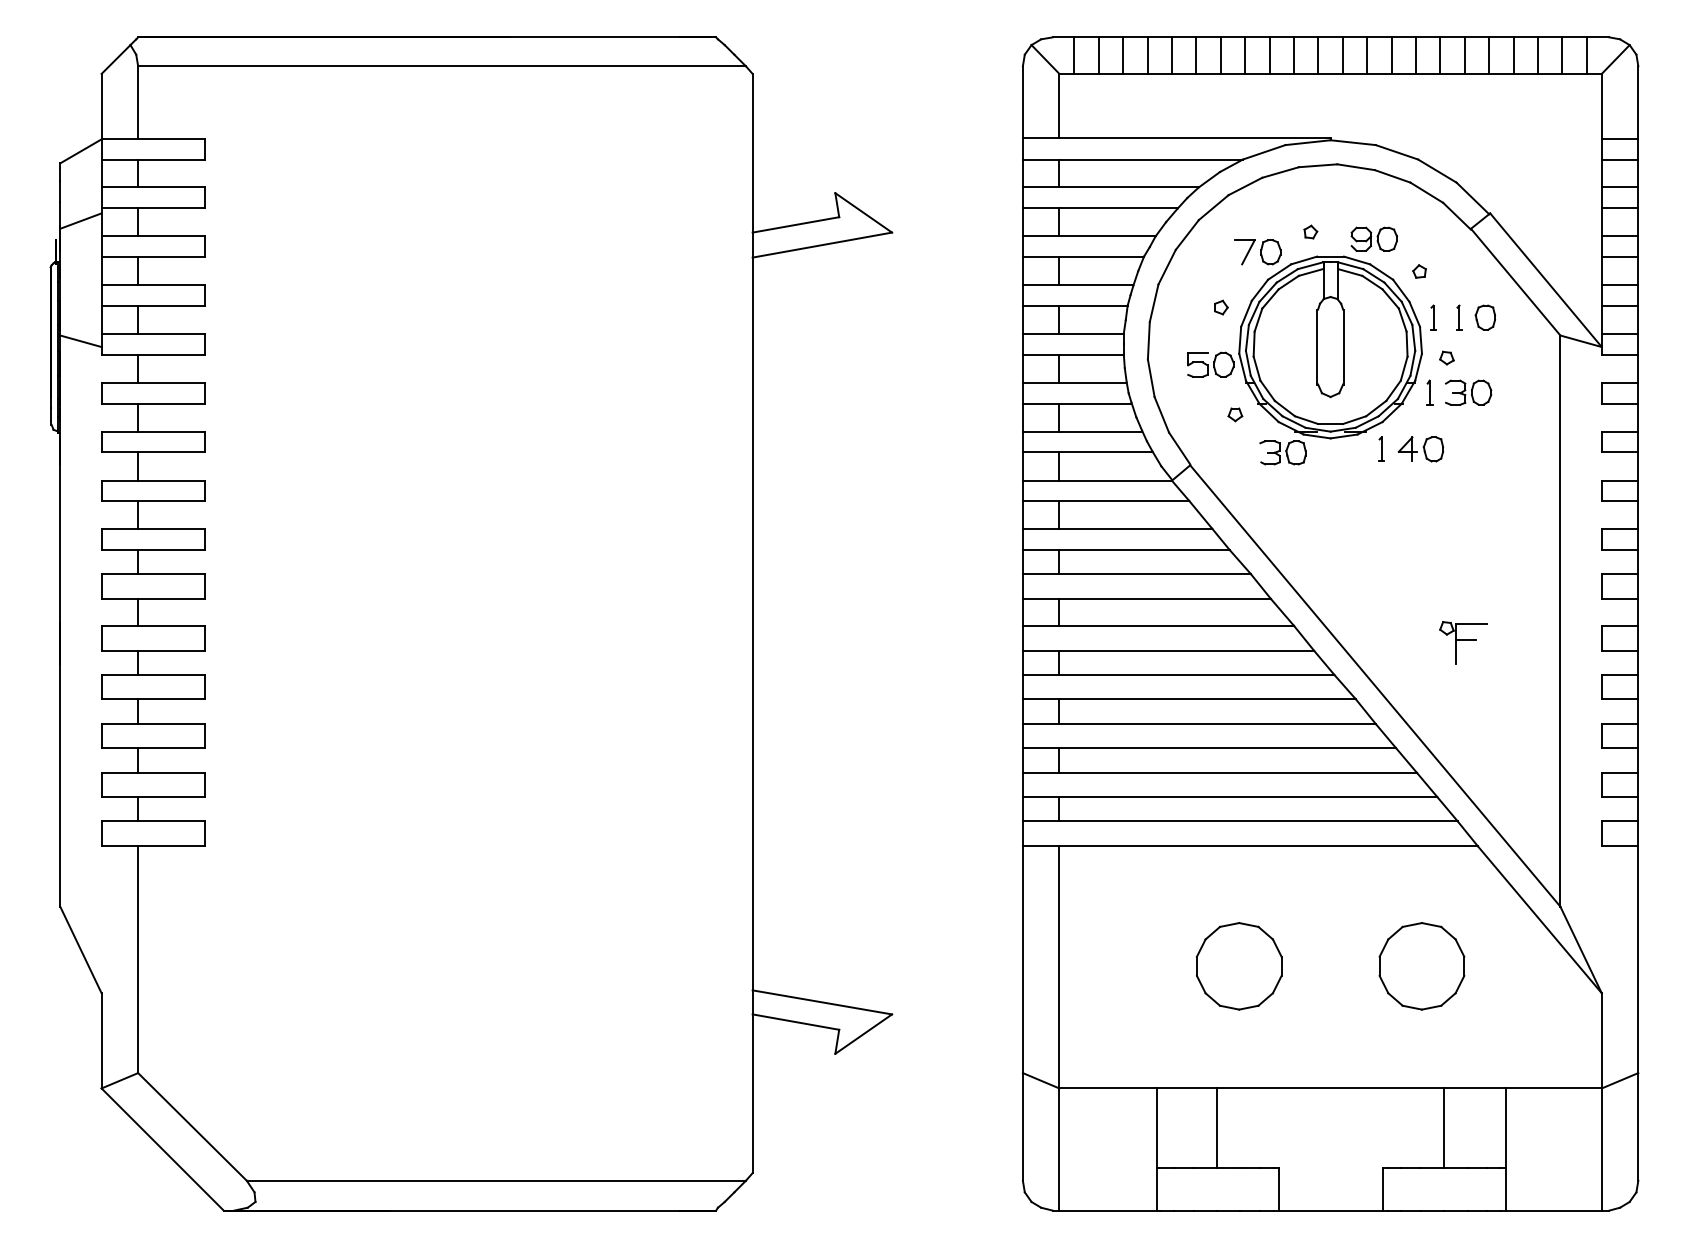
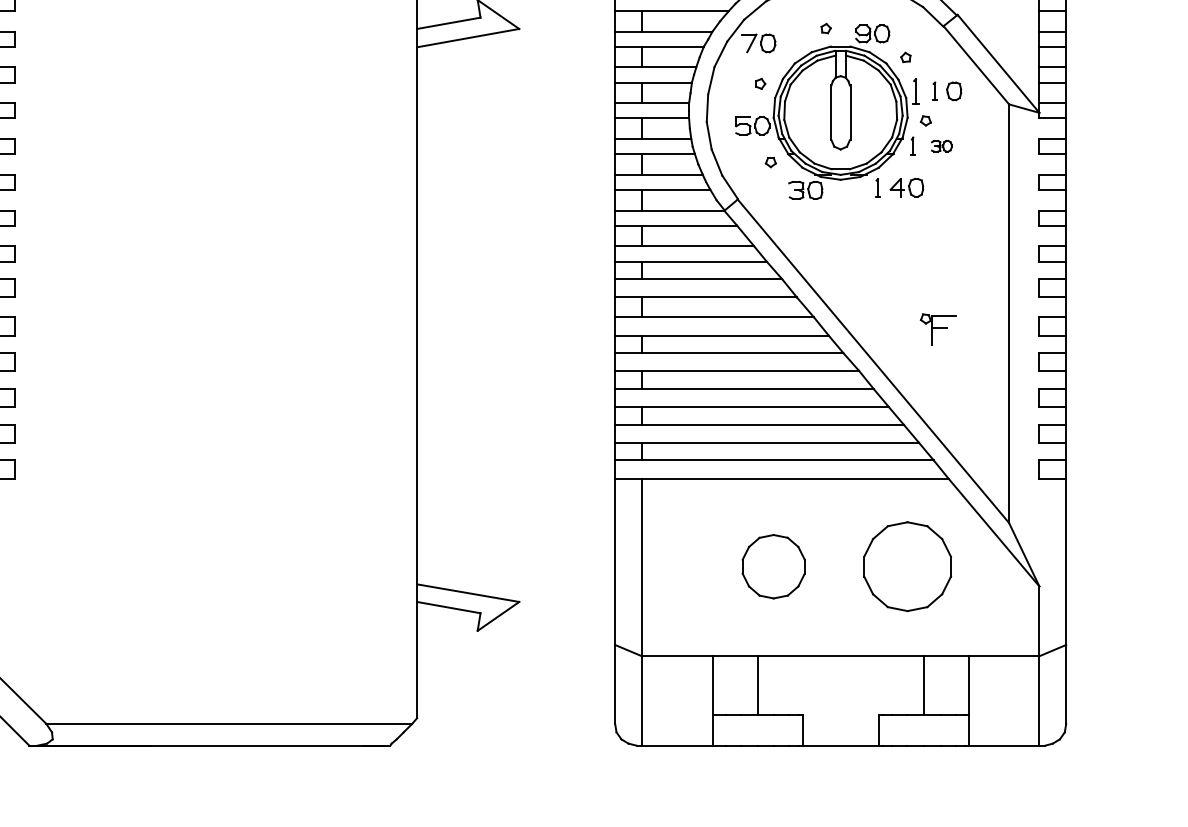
part: (1257, 252) -> (758, 43), moved
part: (1433, 317) -> (916, 91), size x1.4
part: (1468, 392) -> (941, 146), size x0.6
part: (1421, 966) -> (907, 566), size x1.4

